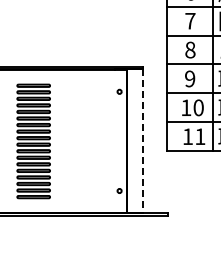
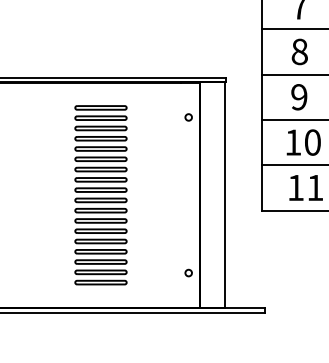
part: (33, 141) -> (100, 195), moved
line: (143, 141) -> (226, 195), dashed -> solid

